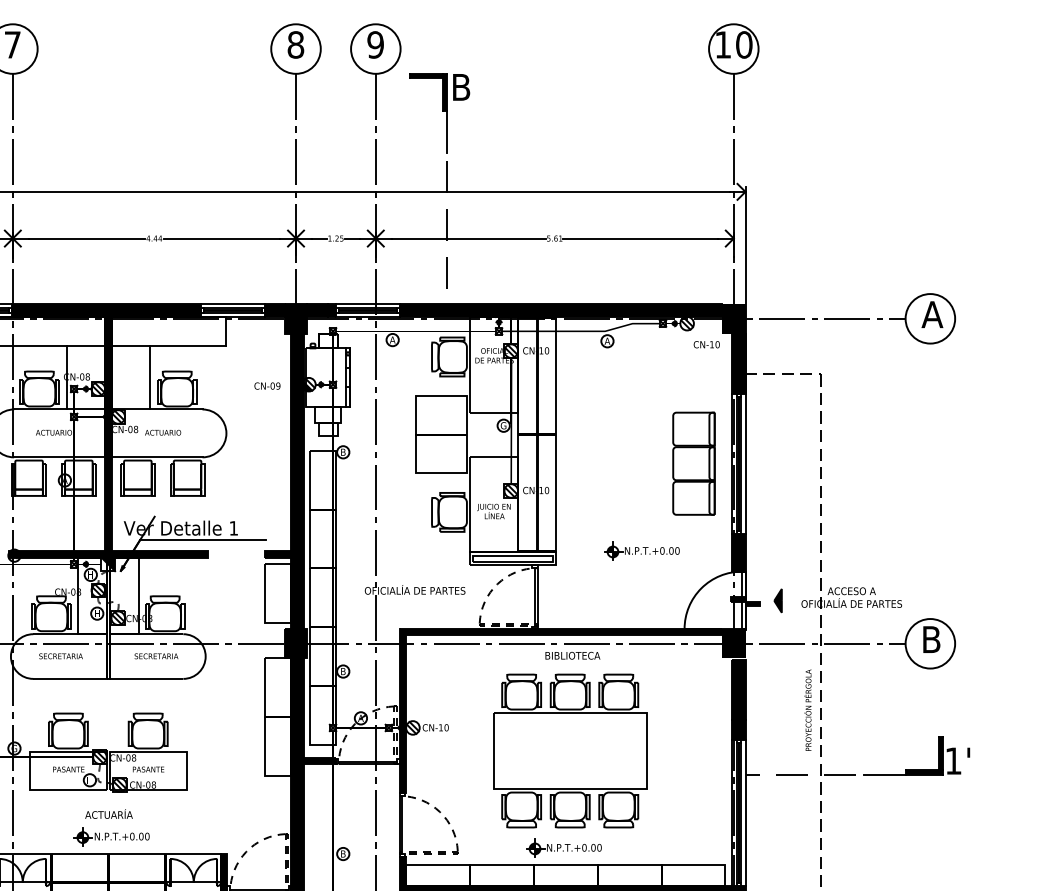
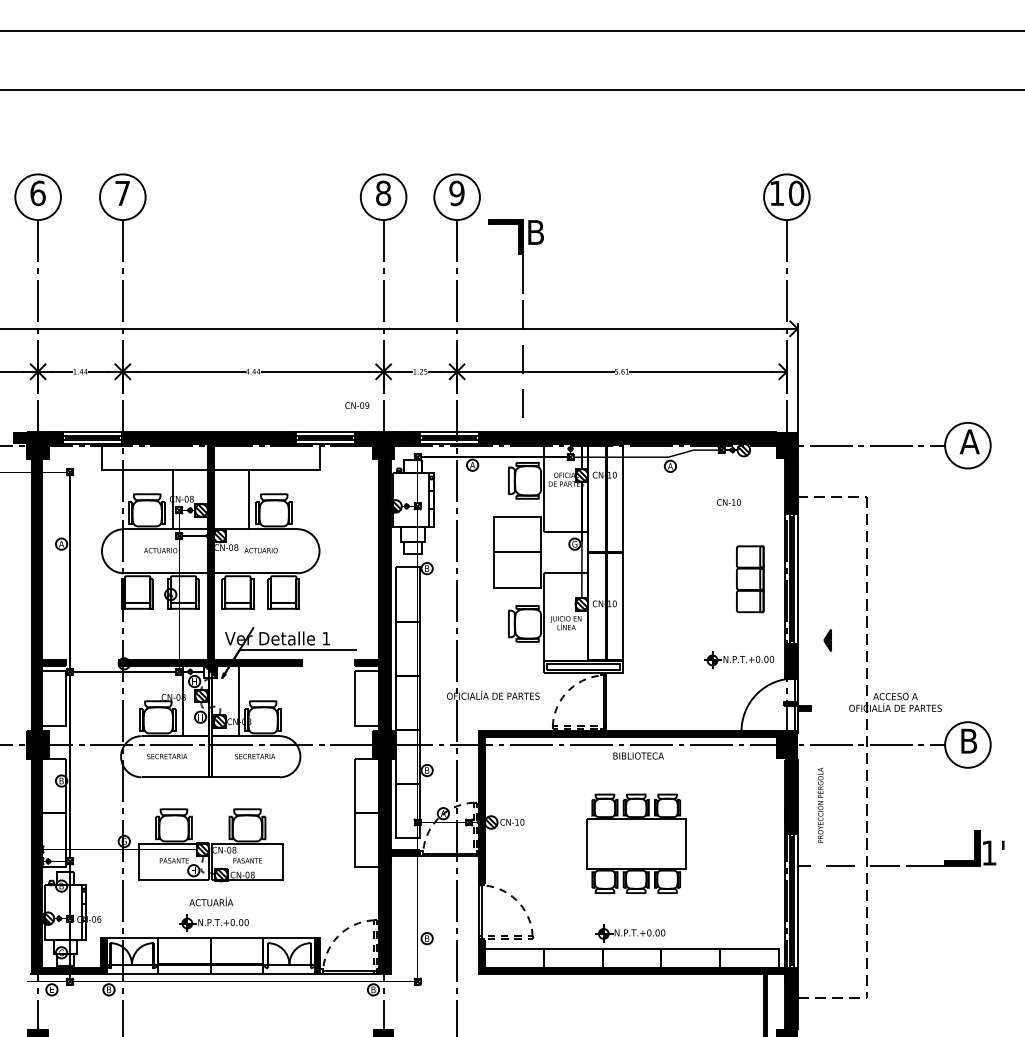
text: (706, 344) -> (728, 502), moved
text: (267, 385) -> (357, 405), moved
part: (694, 464) -> (750, 579), size x0.7
part: (642, 550) -> (739, 659), moved
part: (777, 600) -> (827, 640), moved
text: (807, 710) -> (819, 805), moved
part: (570, 750) -> (636, 843), size x0.7

